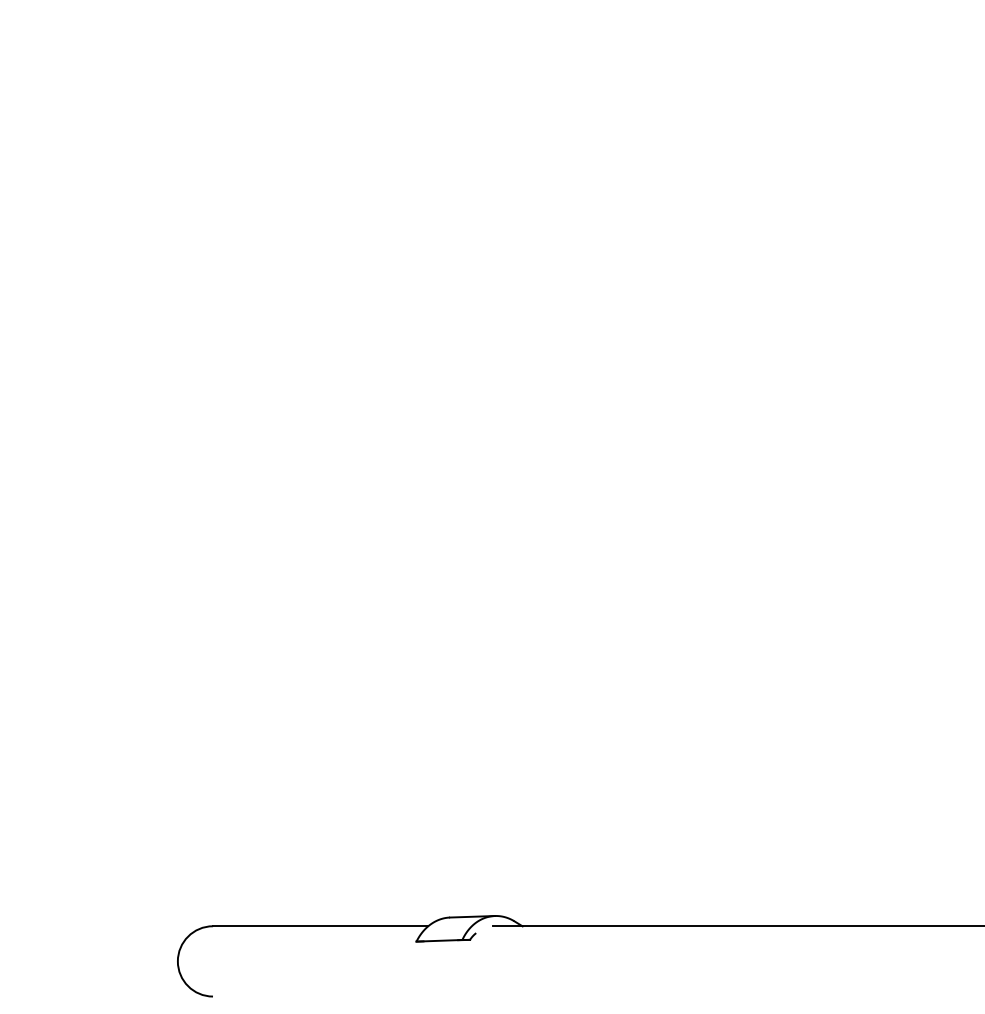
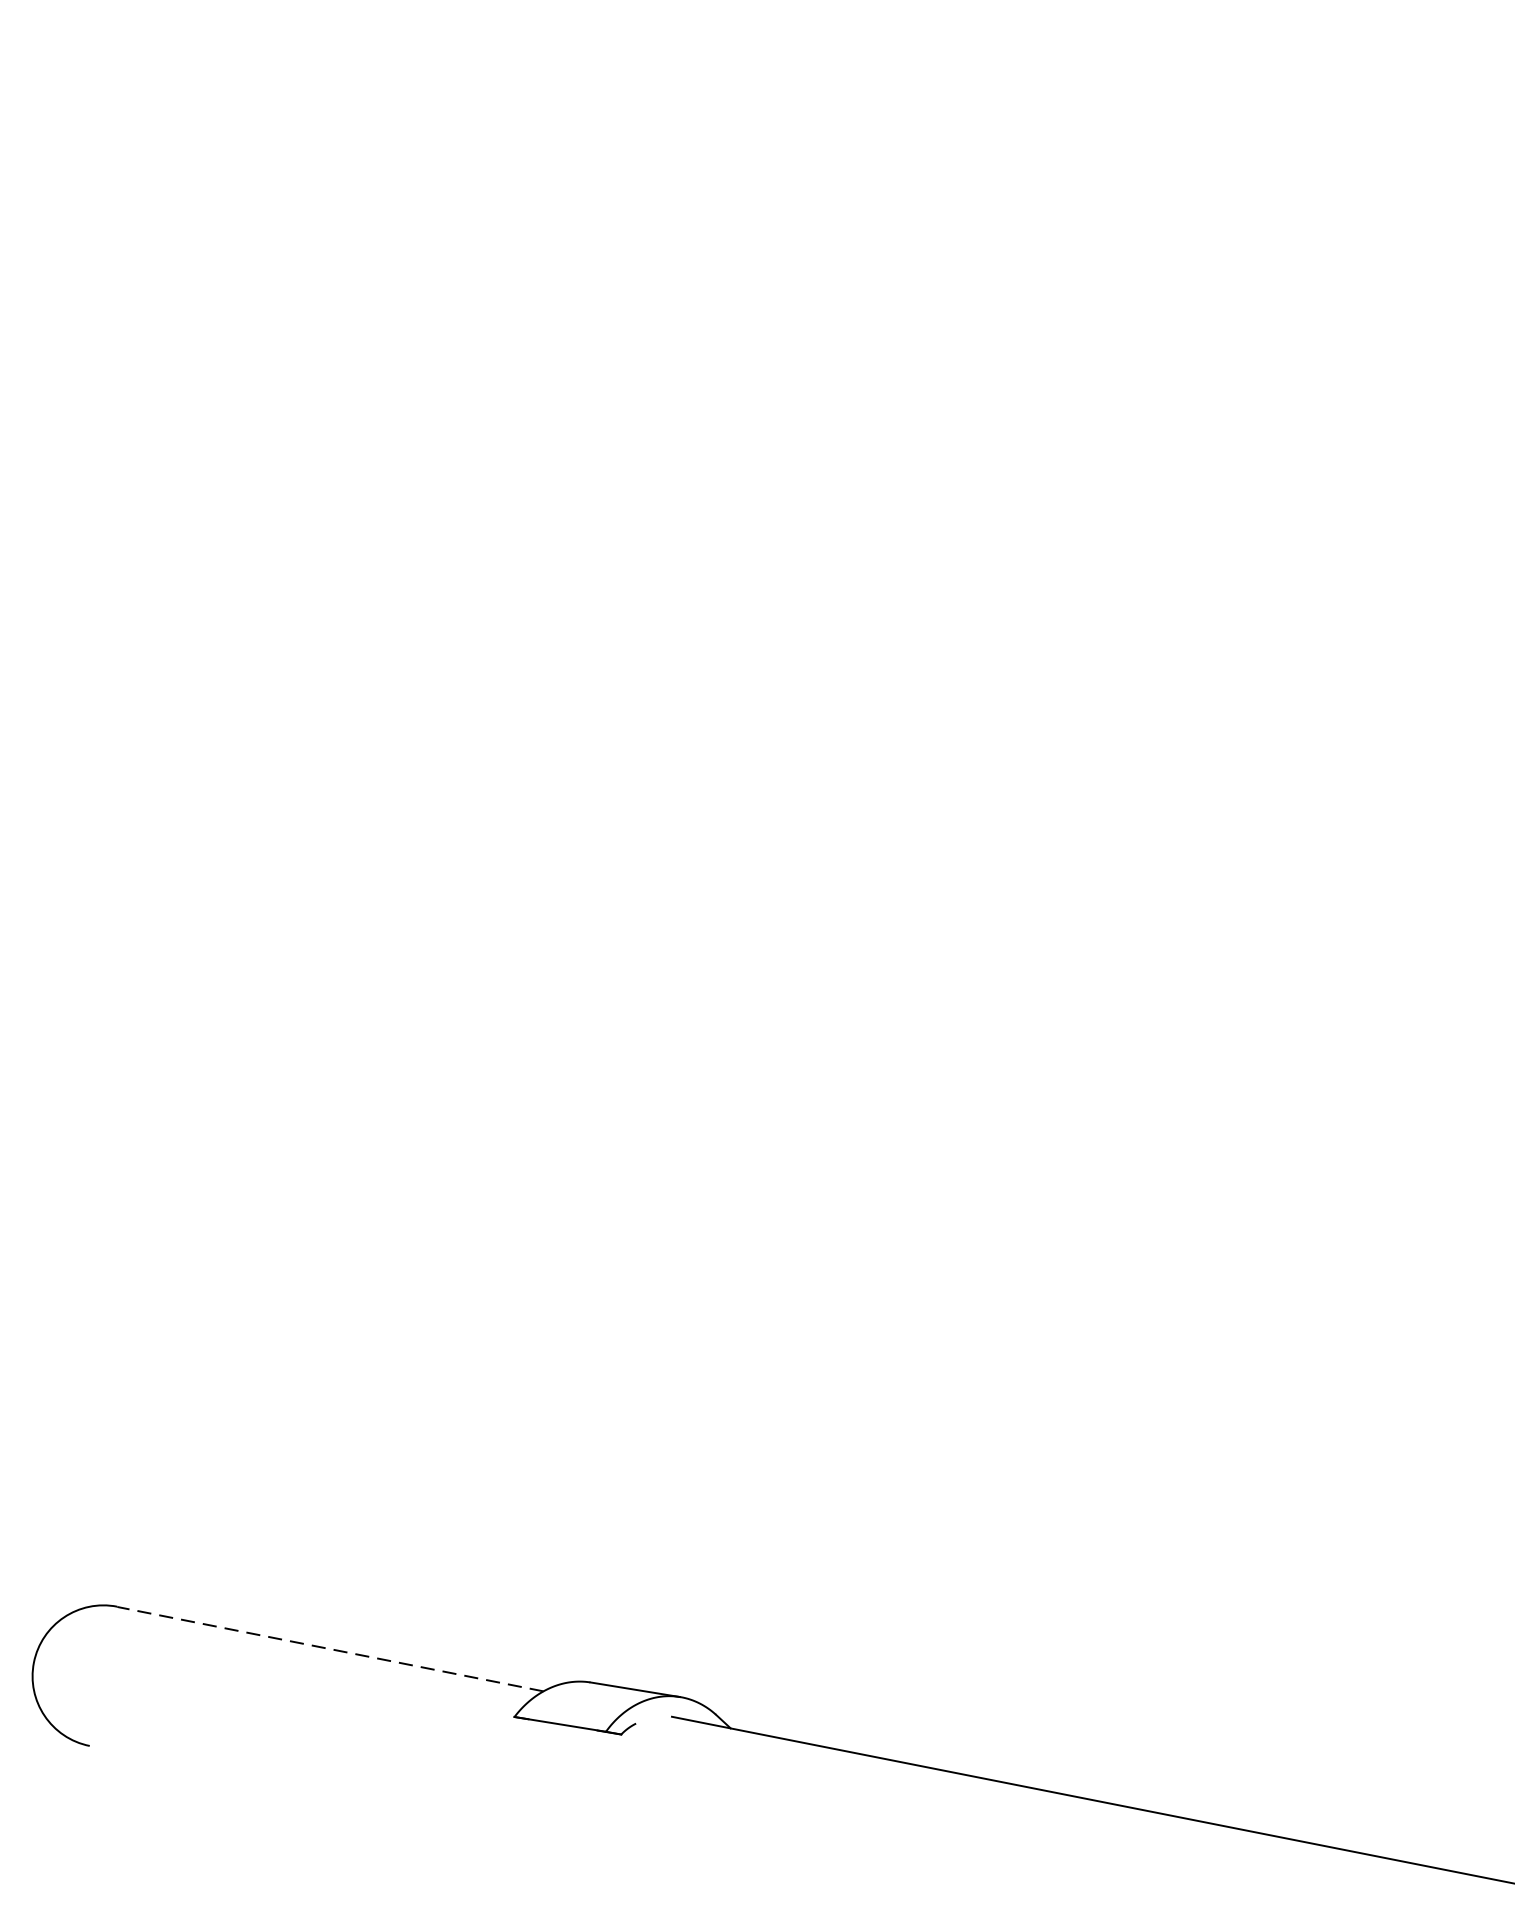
line: (320, 926) -> (330, 1649), solid -> dashed

